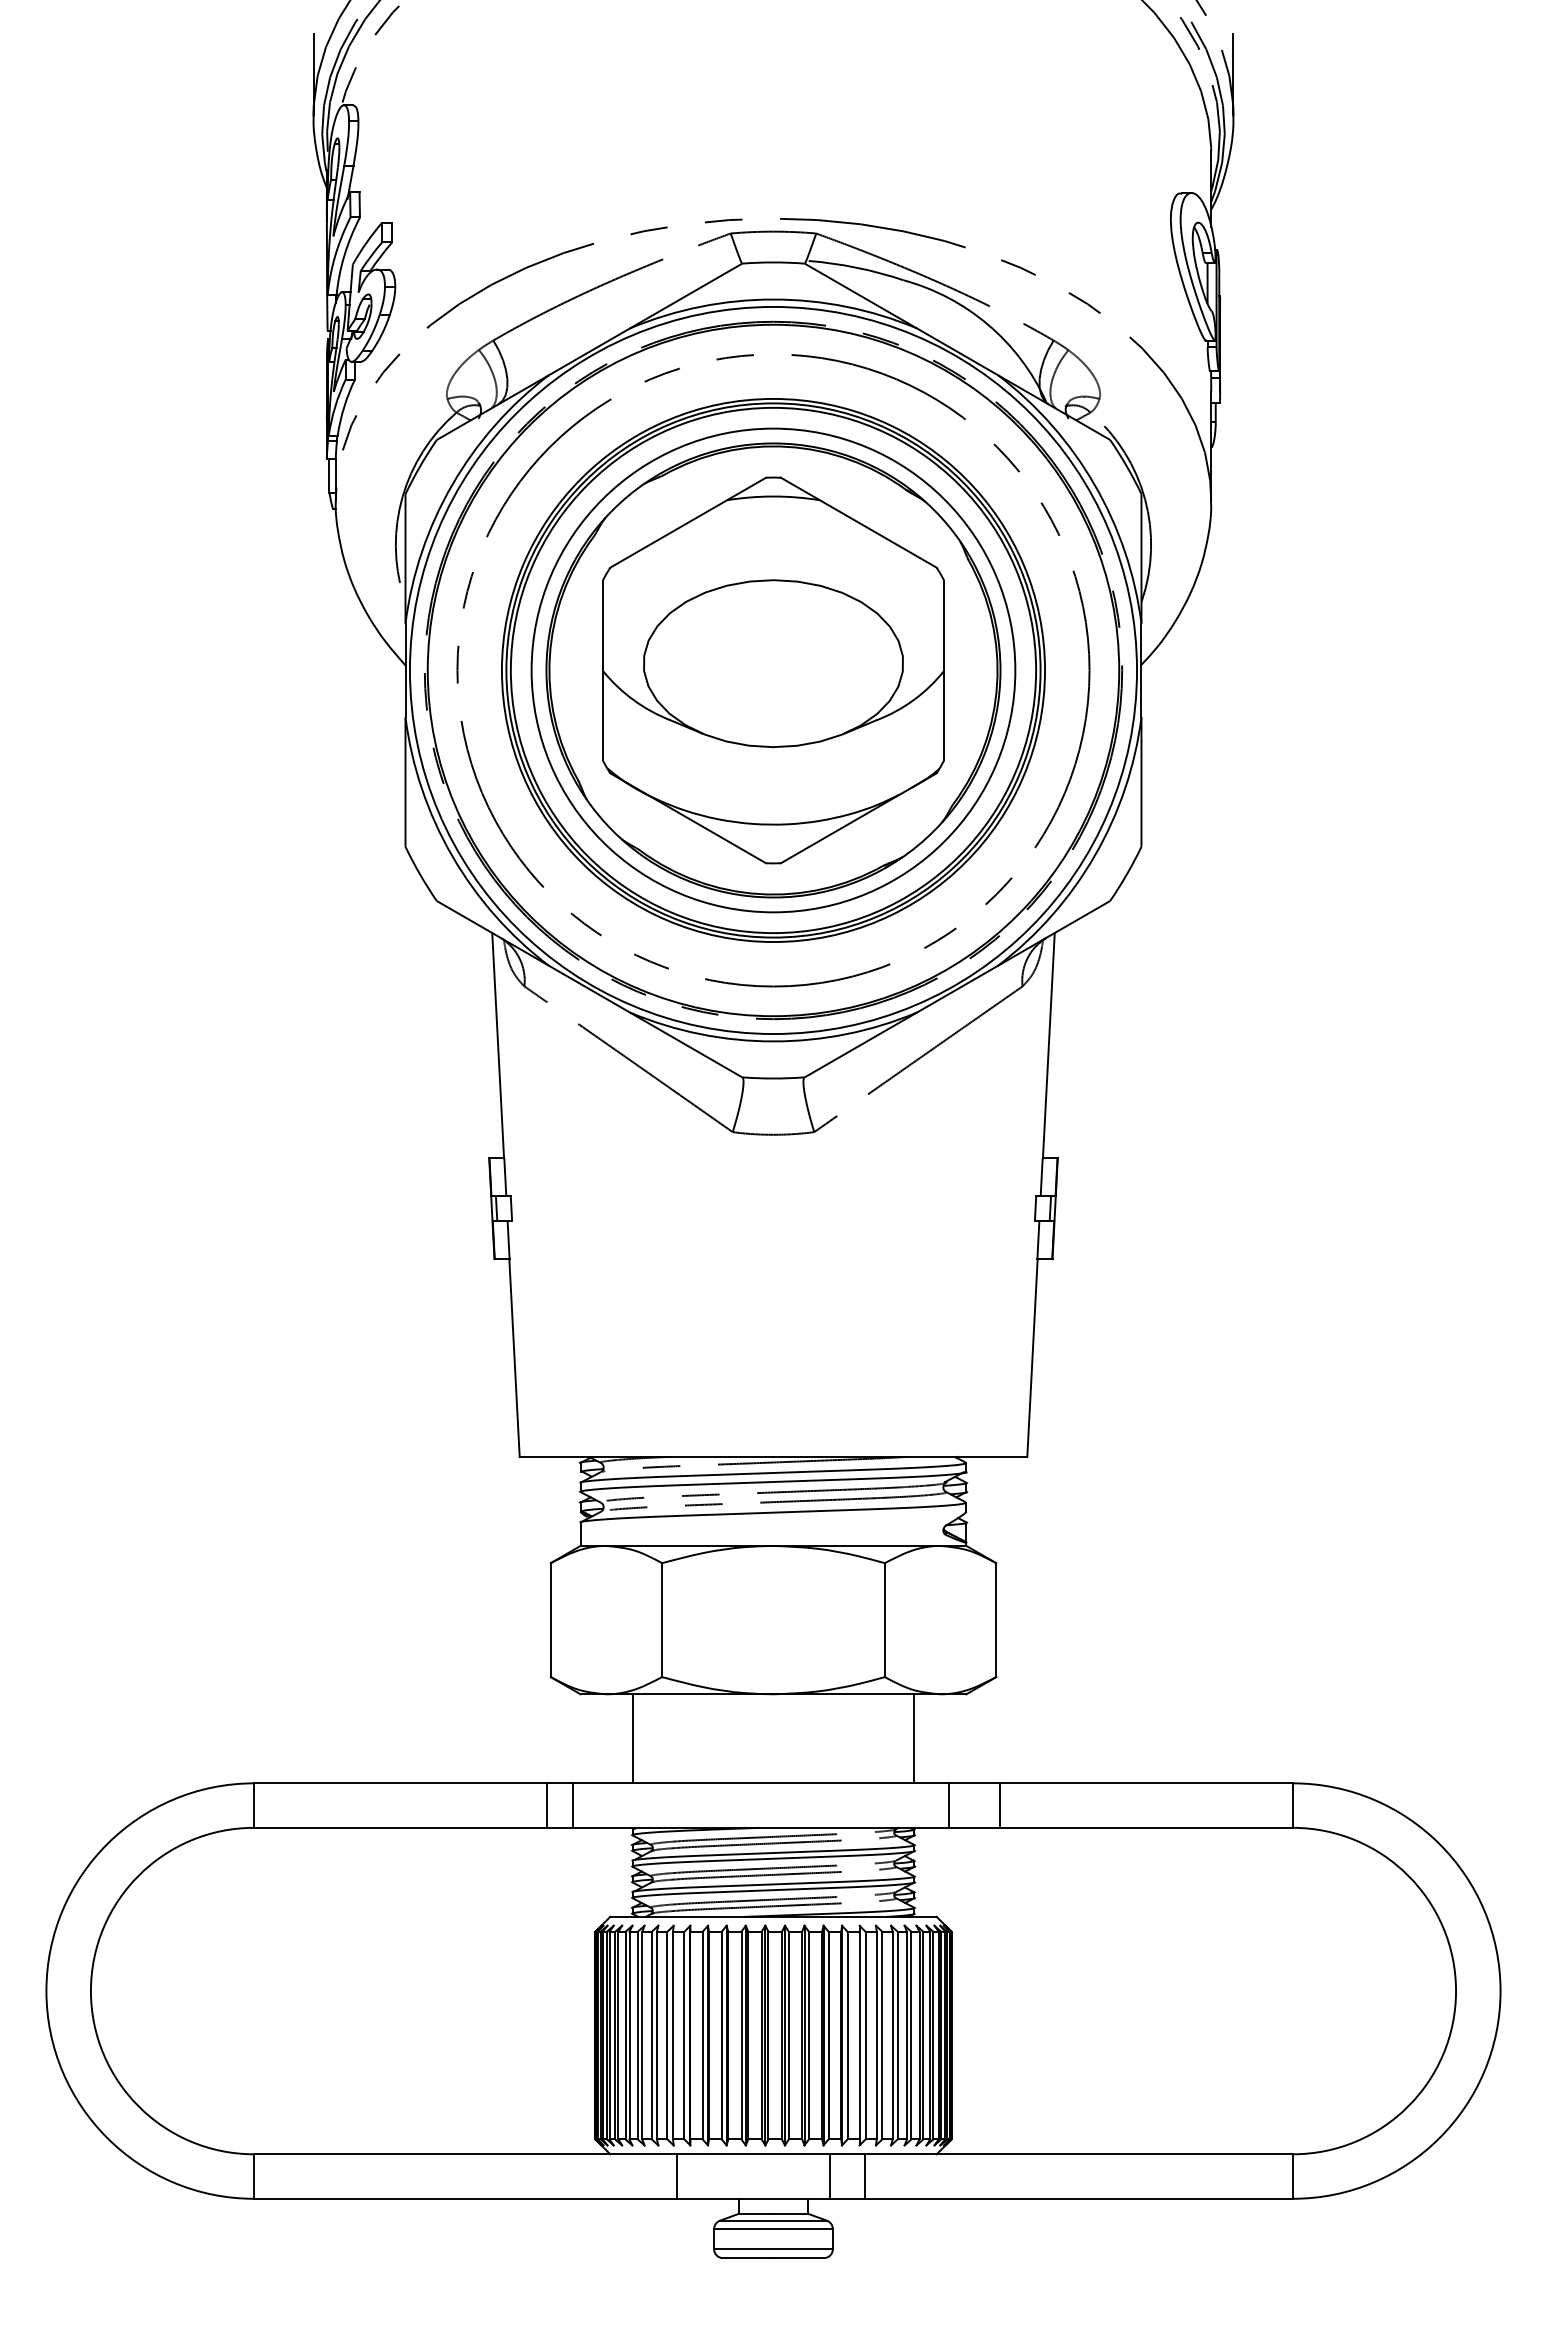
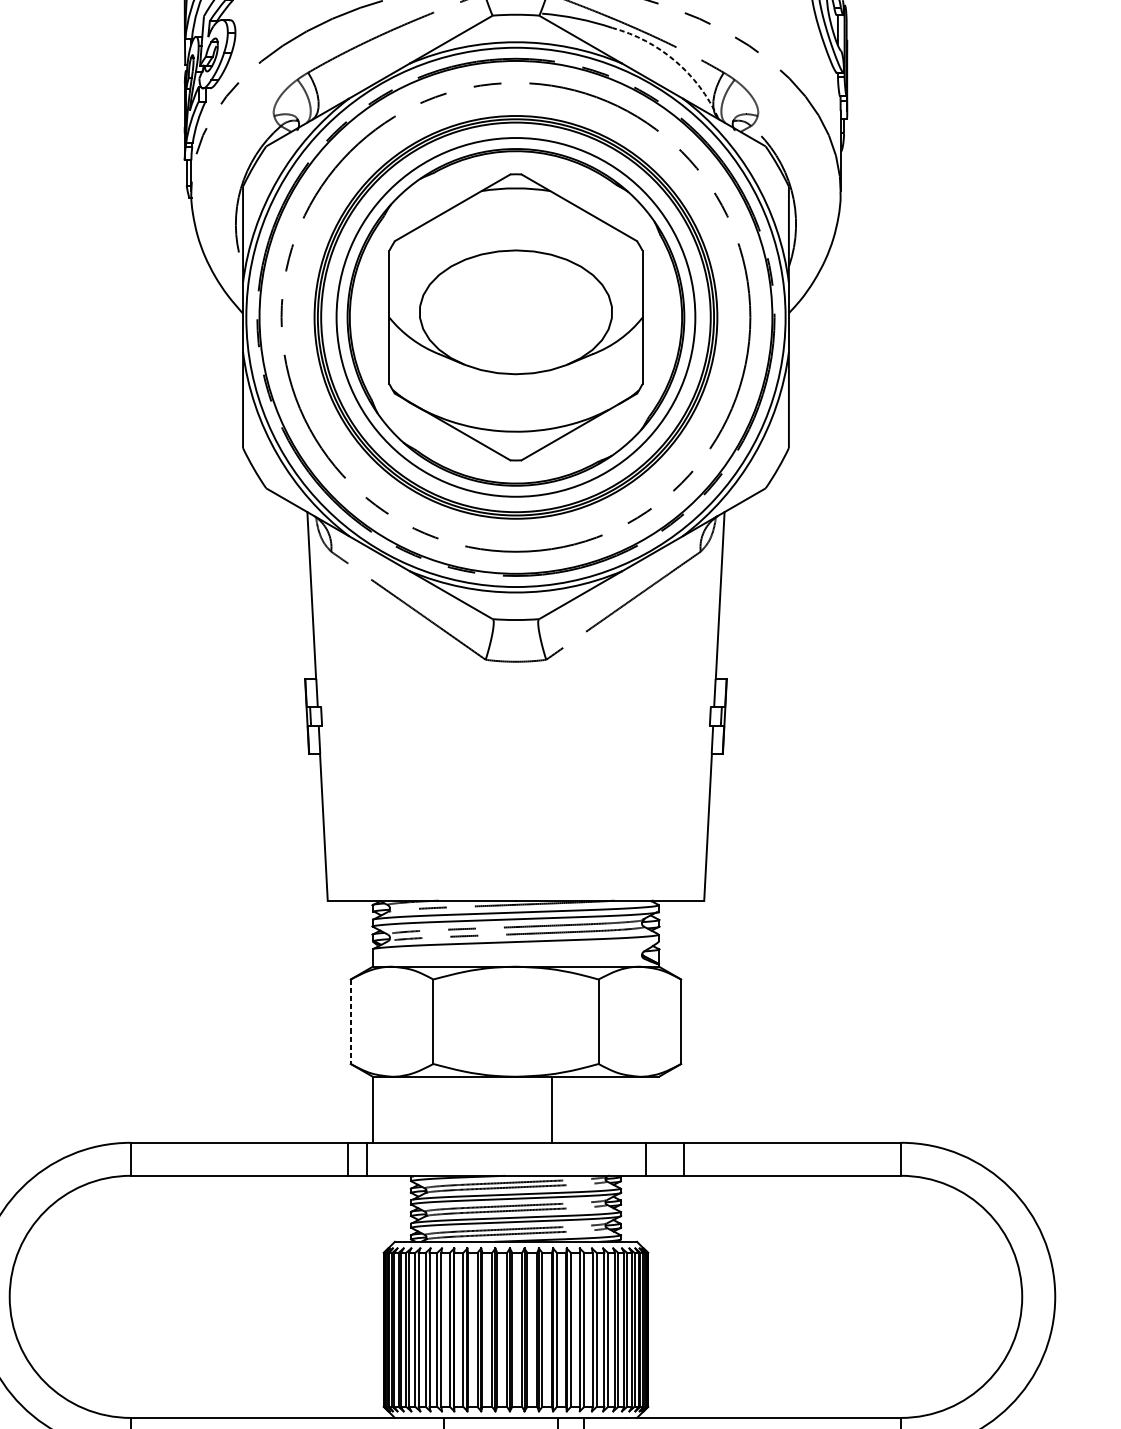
arc: (988, 324) -> (675, 60), solid -> dashed
line: (550, 1620) -> (350, 1022), solid -> dashed
line: (632, 1738) -> (372, 1109), moved
line: (914, 1738) -> (552, 1109), moved

